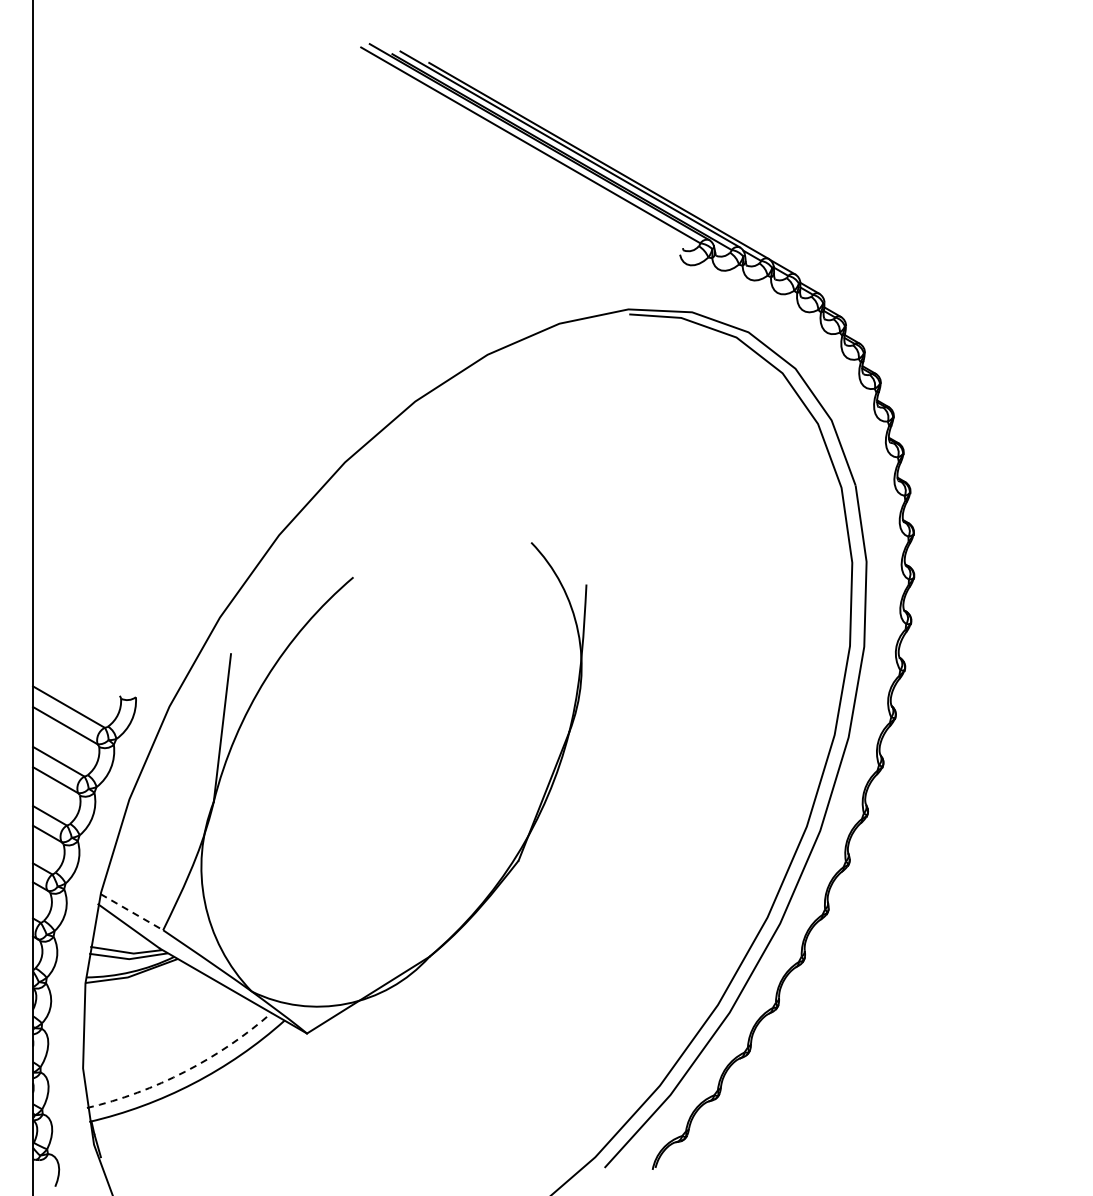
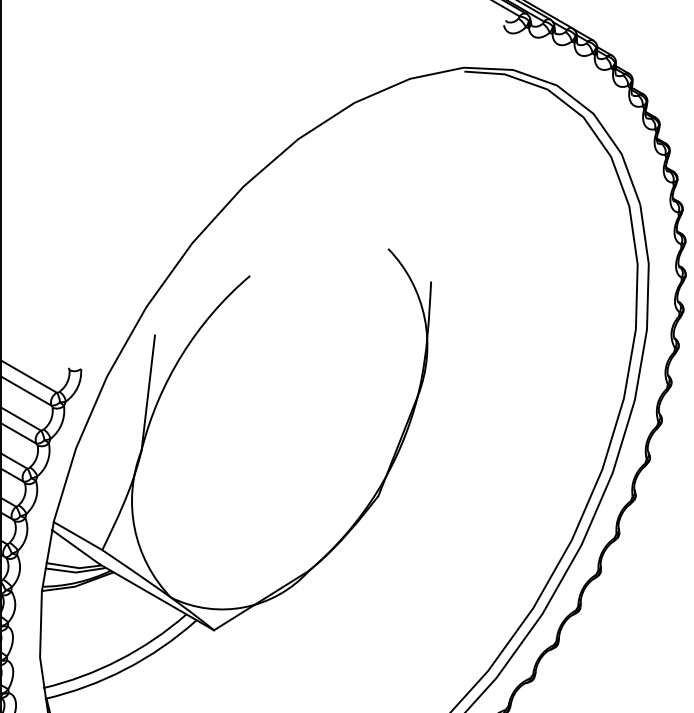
line: (132, 912) -> (78, 536), dashed -> solid
arc: (185, 1071) -> (119, 659), dashed -> solid

